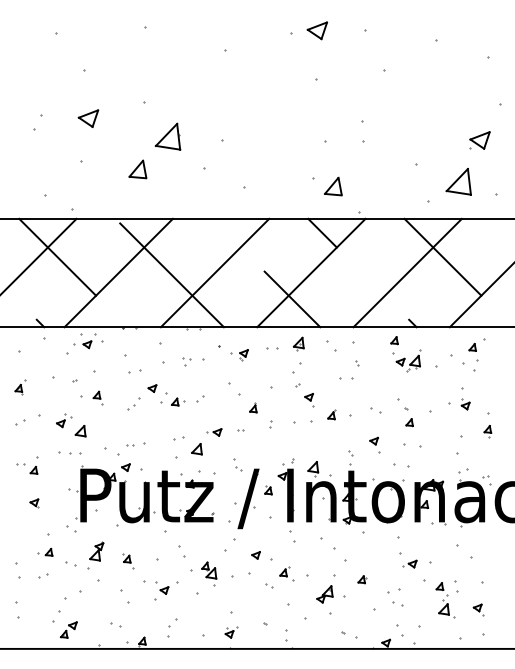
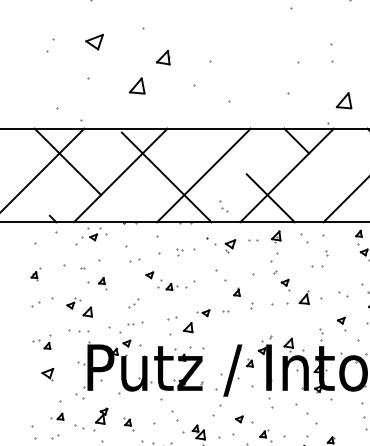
part: (167, 136) -> (162, 57), size x0.6
part: (333, 186) -> (344, 100), moved
part: (239, 355) -> (225, 246), size x1.4
part: (200, 398) -> (191, 283), size x1.6
part: (133, 403) -> (133, 302), moved
part: (331, 414) -> (304, 297), size x1.6
part: (237, 464) -> (223, 206), moved
part: (34, 503) -> (47, 374), size x1.6

